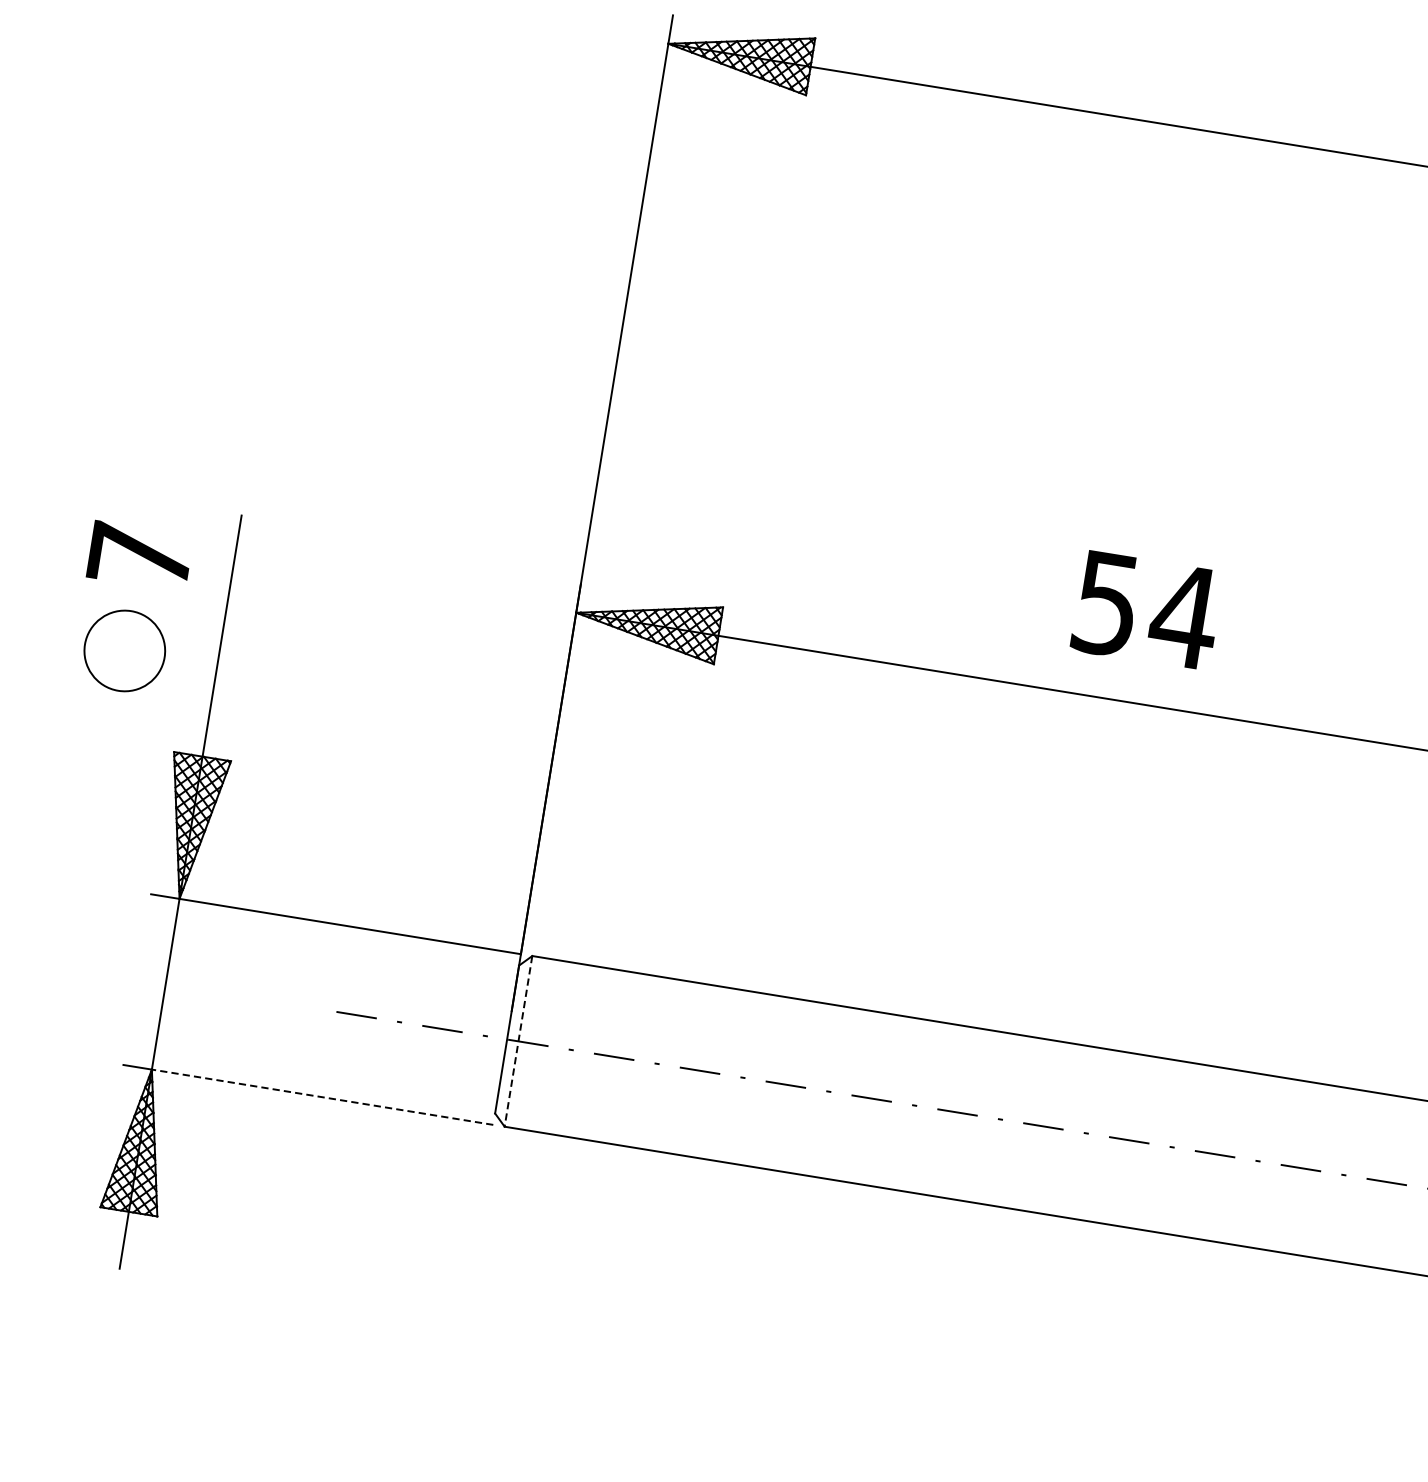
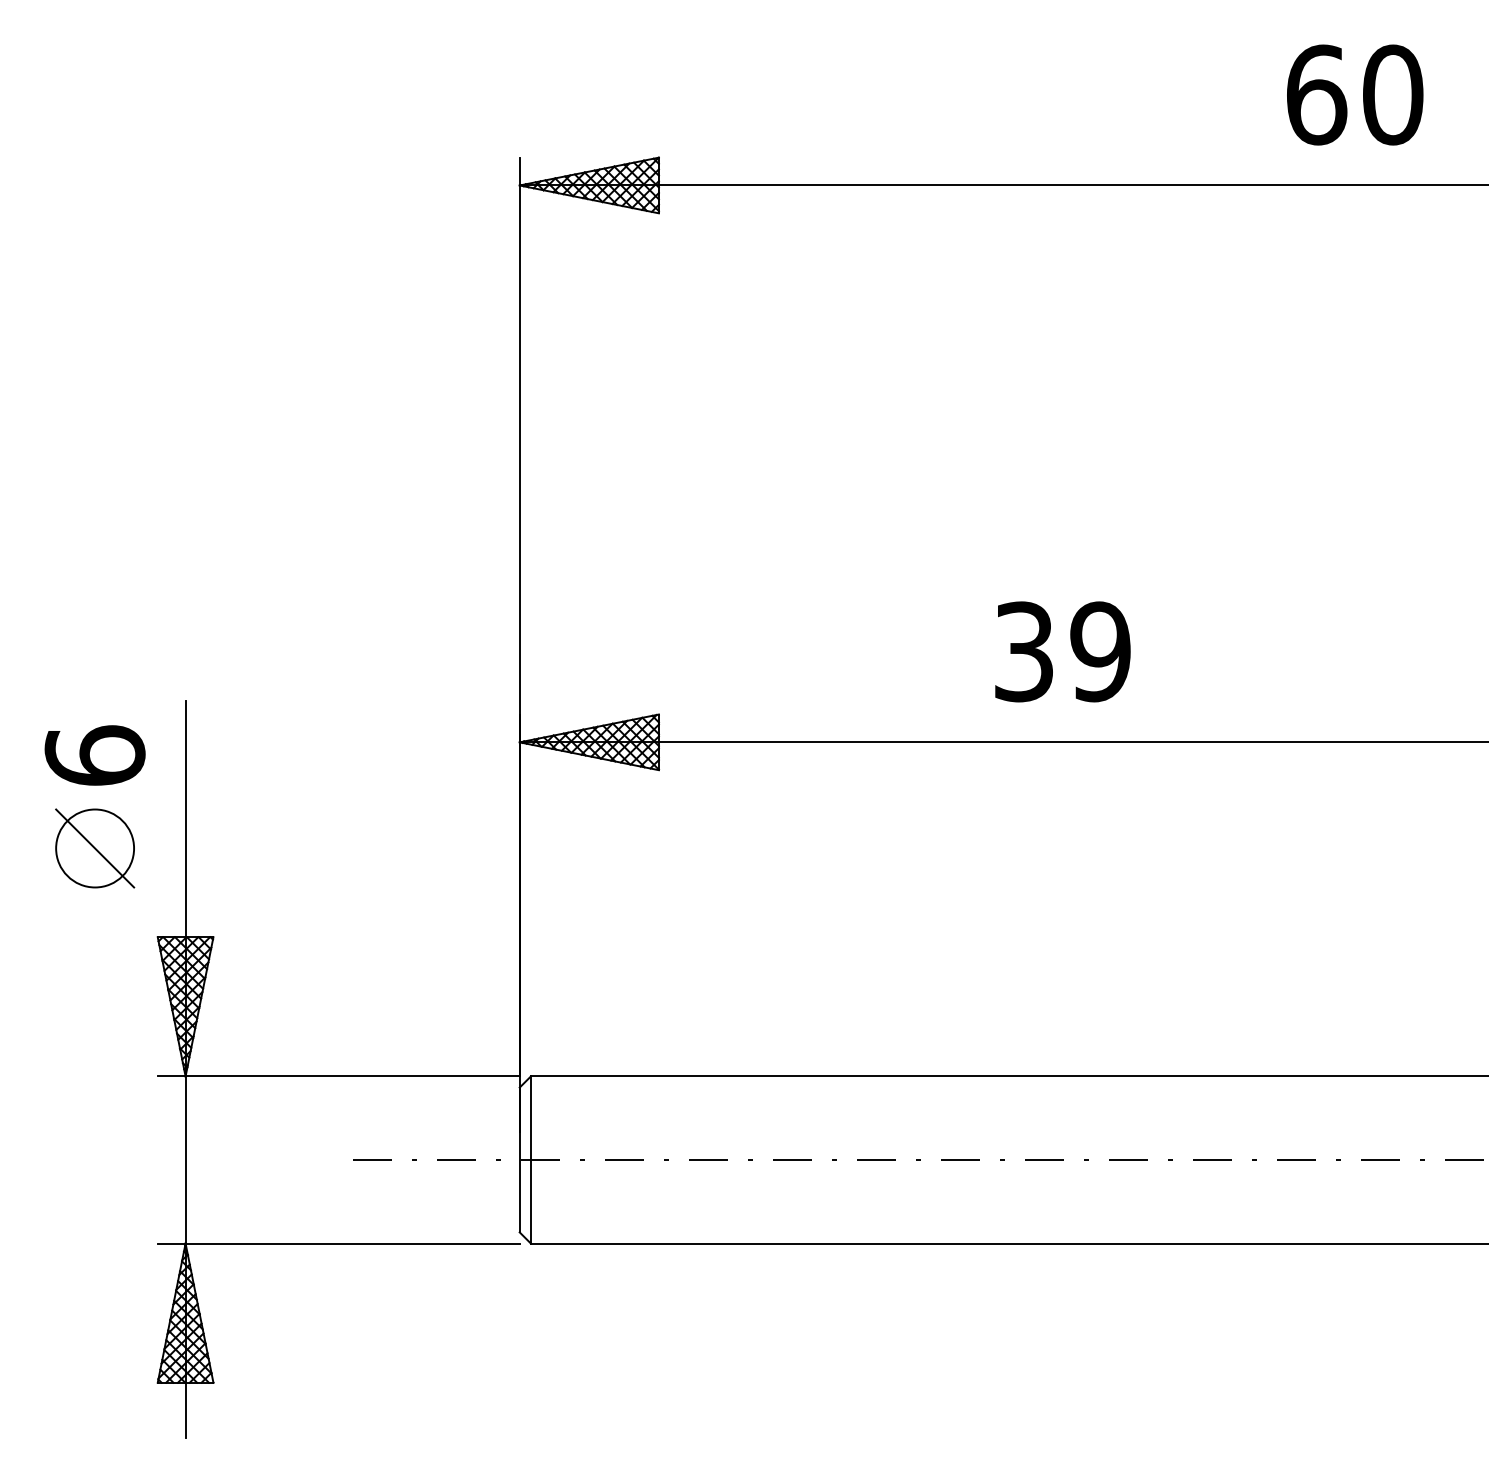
text: (139, 555) -> (94, 755), 7 -> 6
text: (1146, 609) -> (1063, 651), 54 -> 39
line: (125, 651) -> (95, 848), added
line: (518, 1041) -> (530, 1160), dashed -> solid
line: (322, 1097) -> (352, 1243), dashed -> solid

